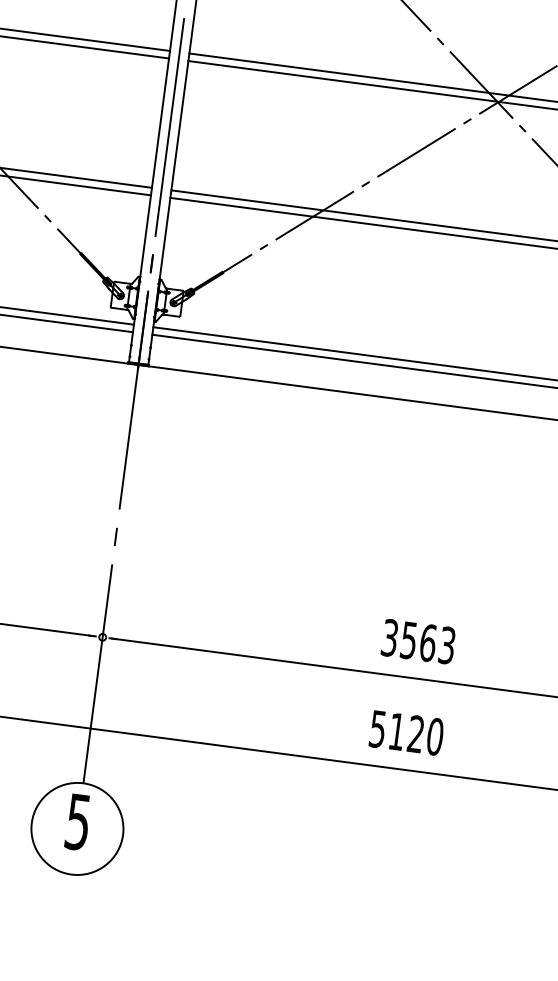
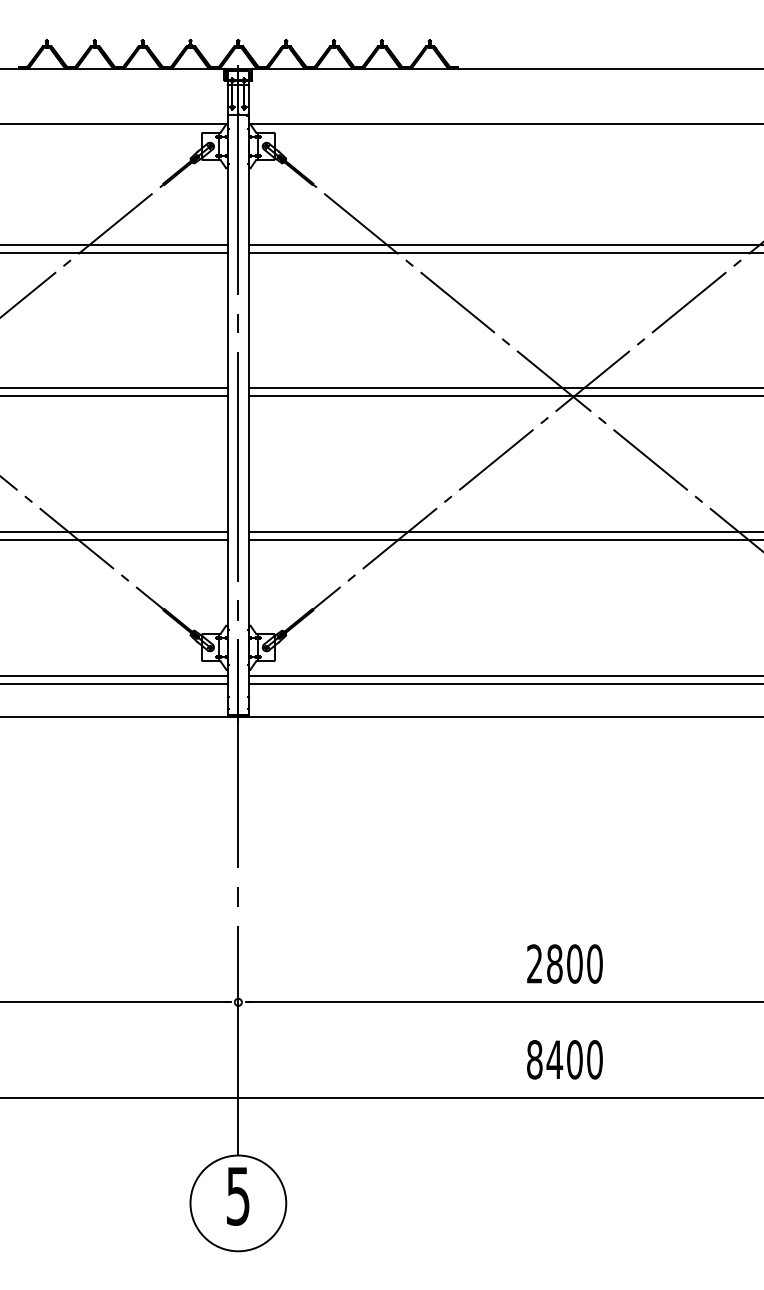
text: (418, 641) -> (564, 963), 3563 -> 2800
text: (396, 731) -> (554, 1059), 5120 -> 8400

